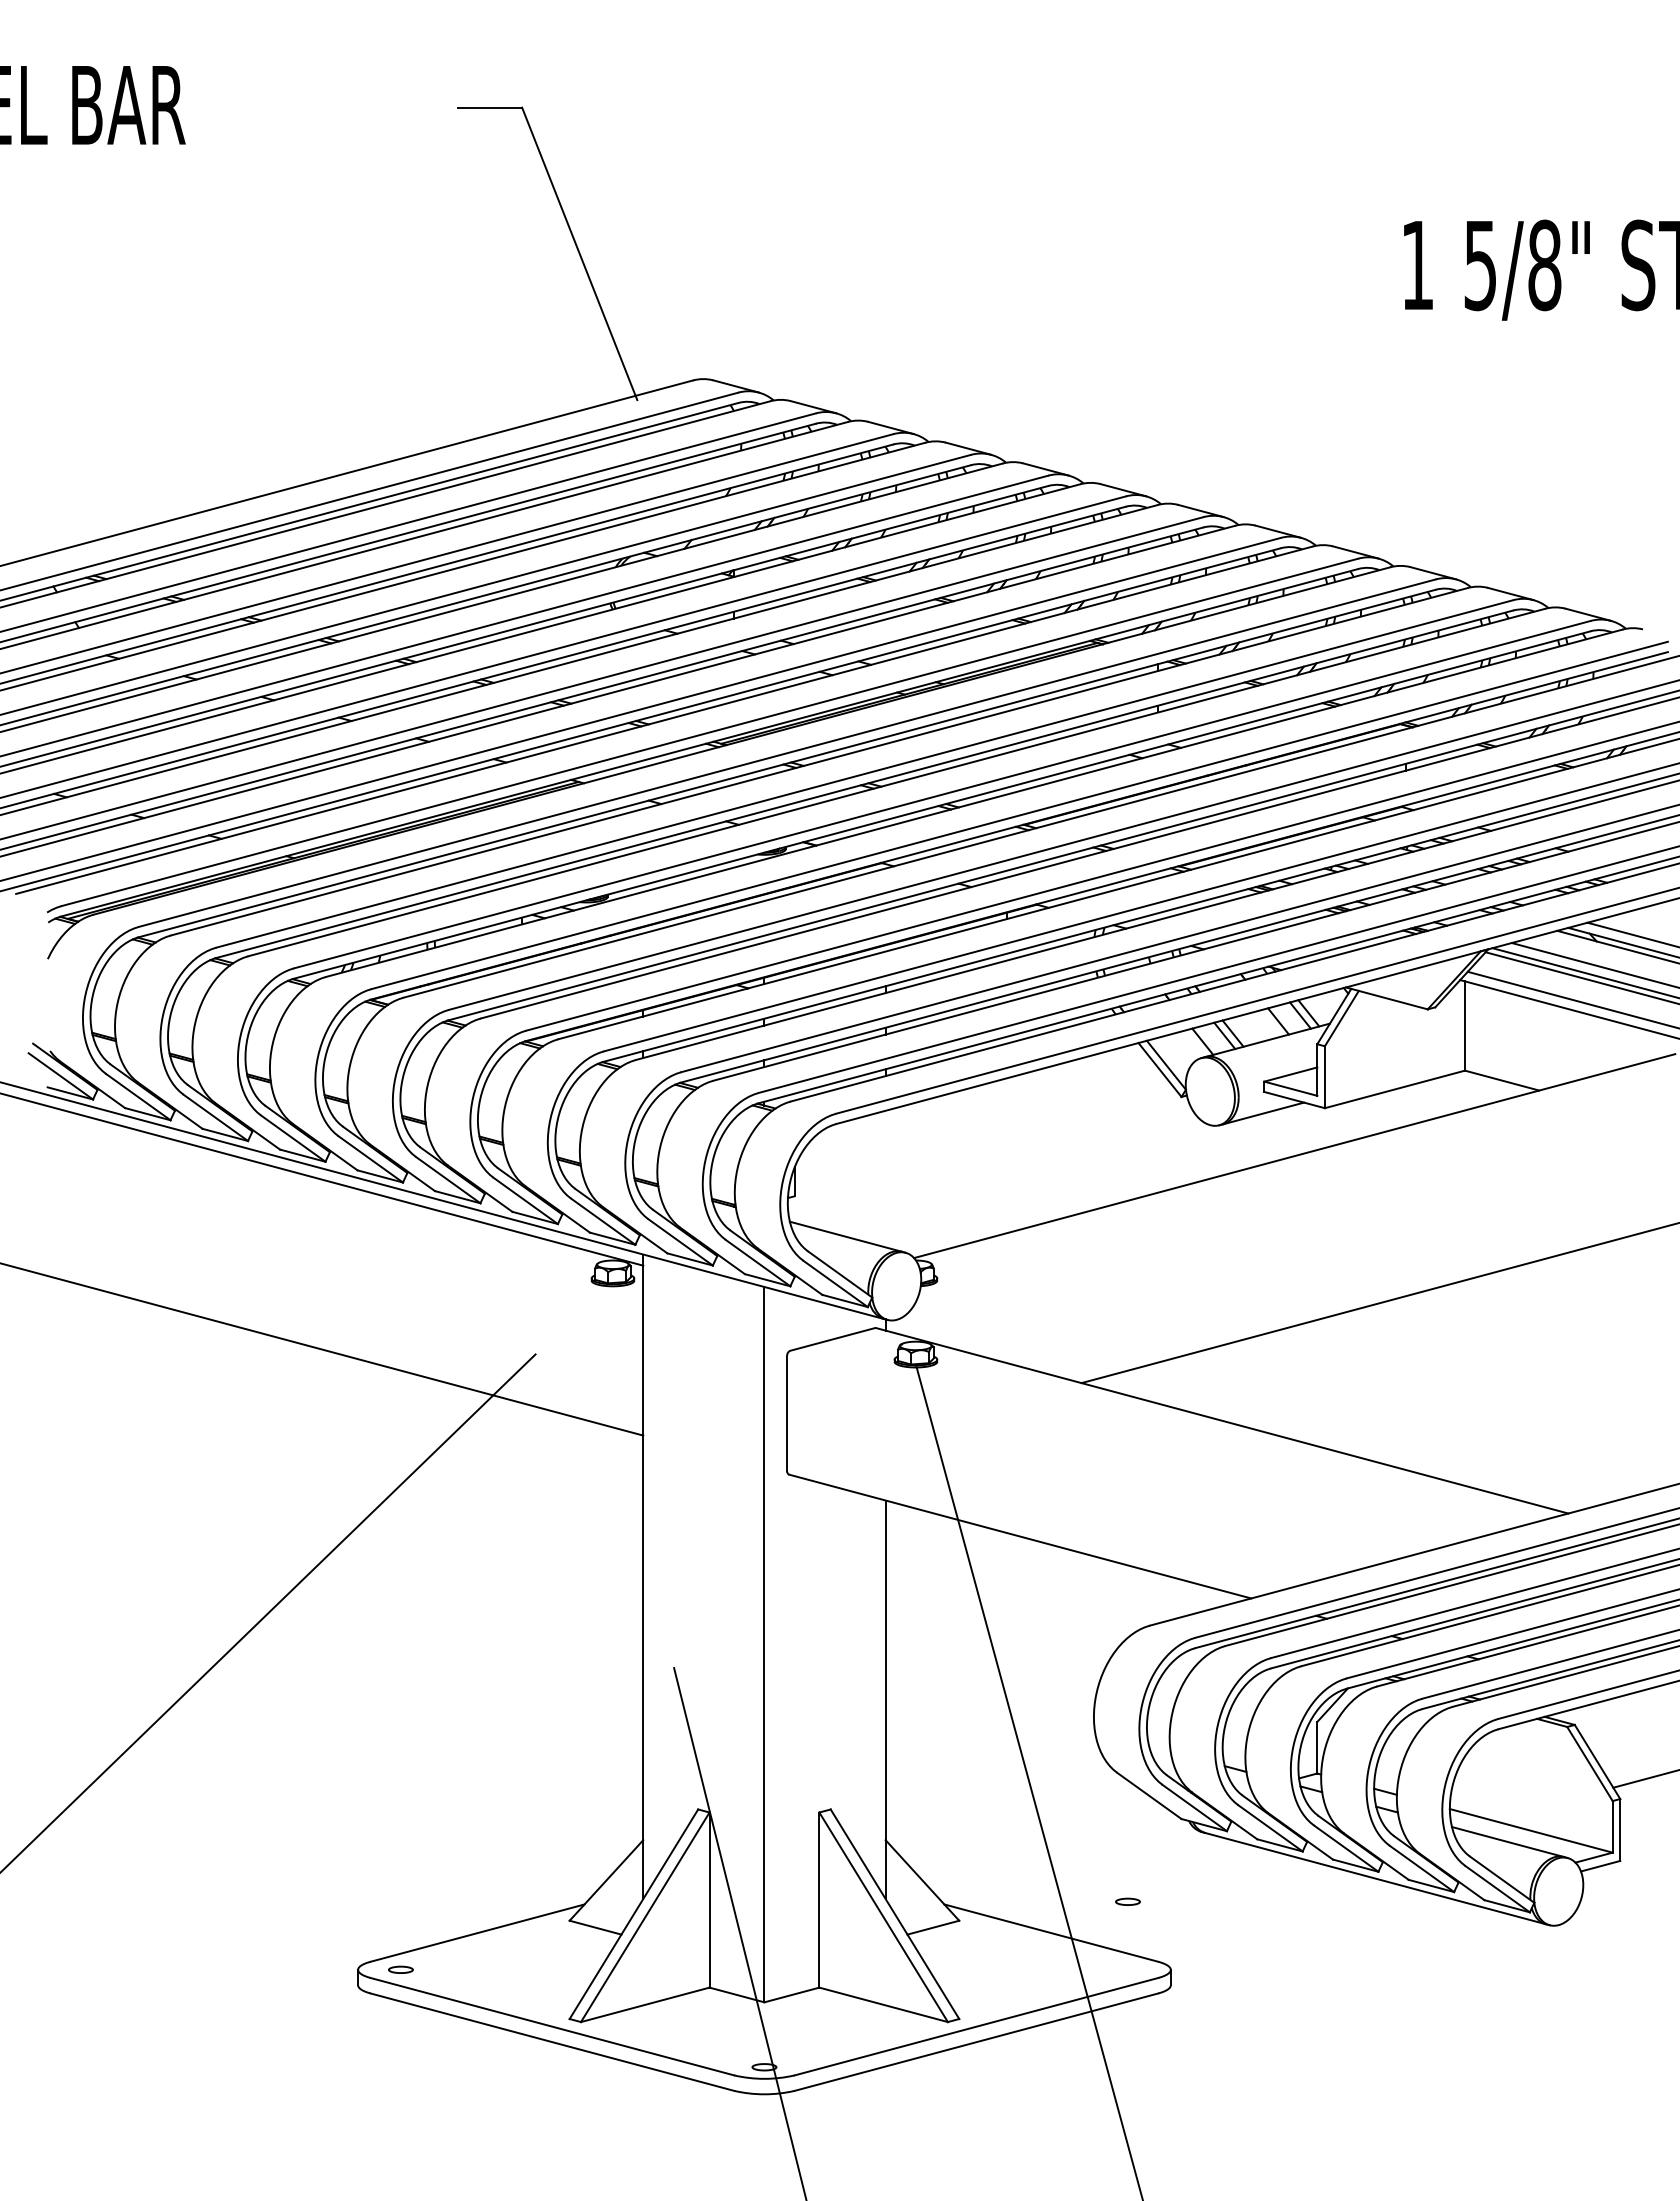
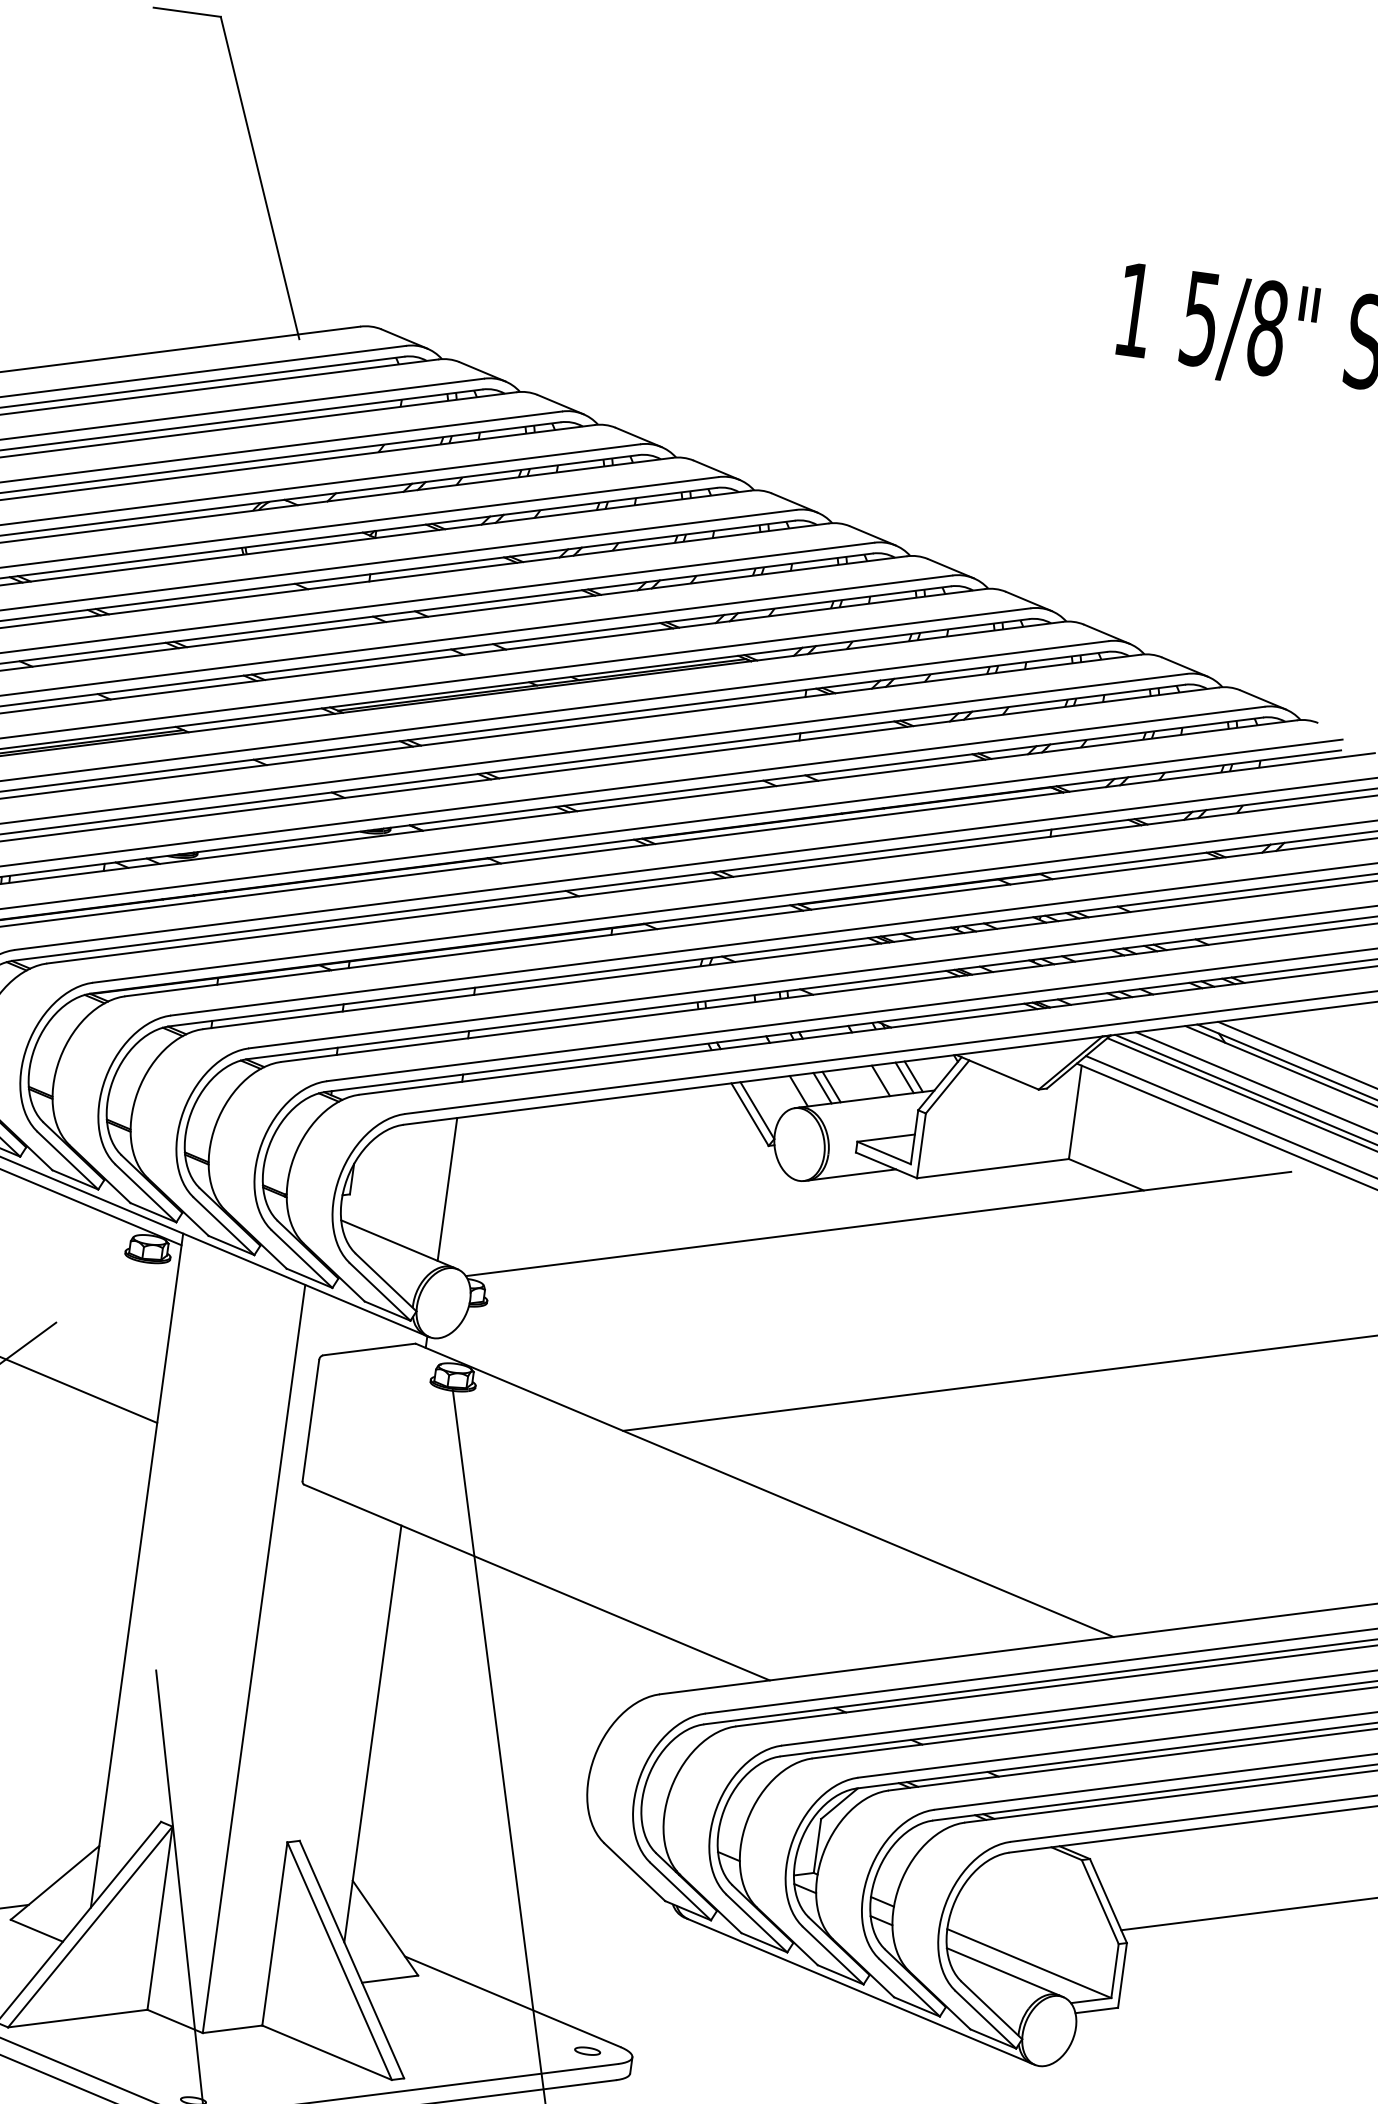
line: (885, 1178) -> (447, 1188), added
part: (1127, 1901) -> (587, 2050), moved

